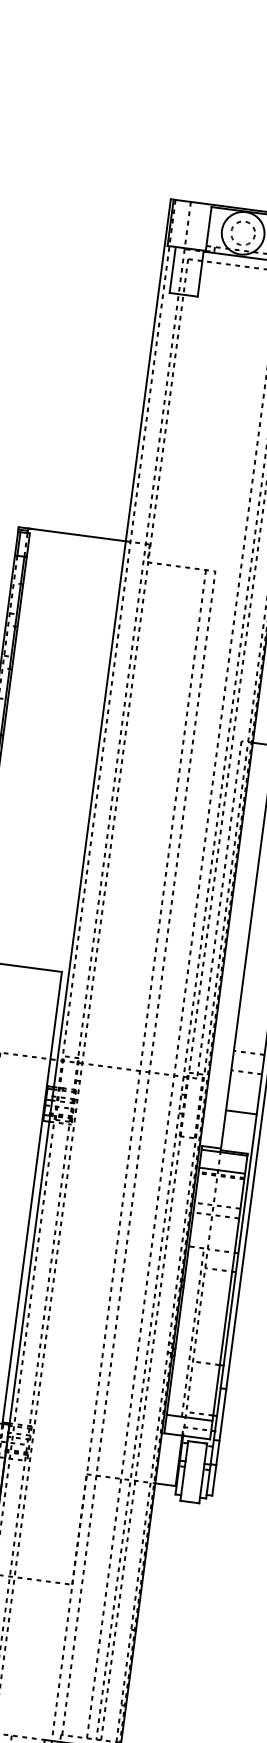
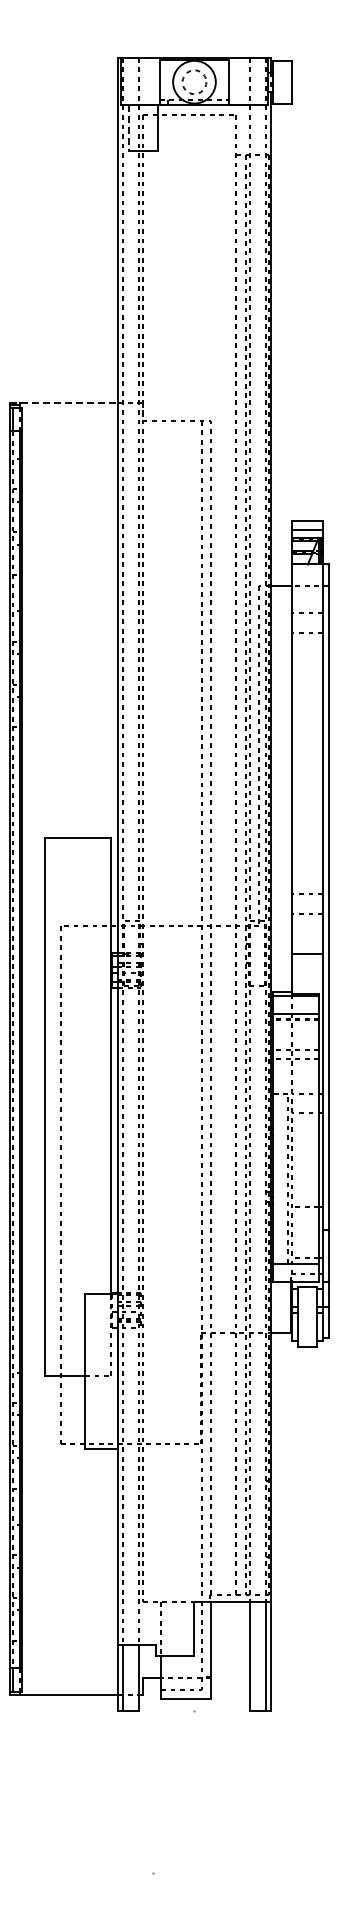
line: (172, 270) -> (129, 128), solid -> dashed
line: (72, 533) -> (64, 402), solid -> dashed

